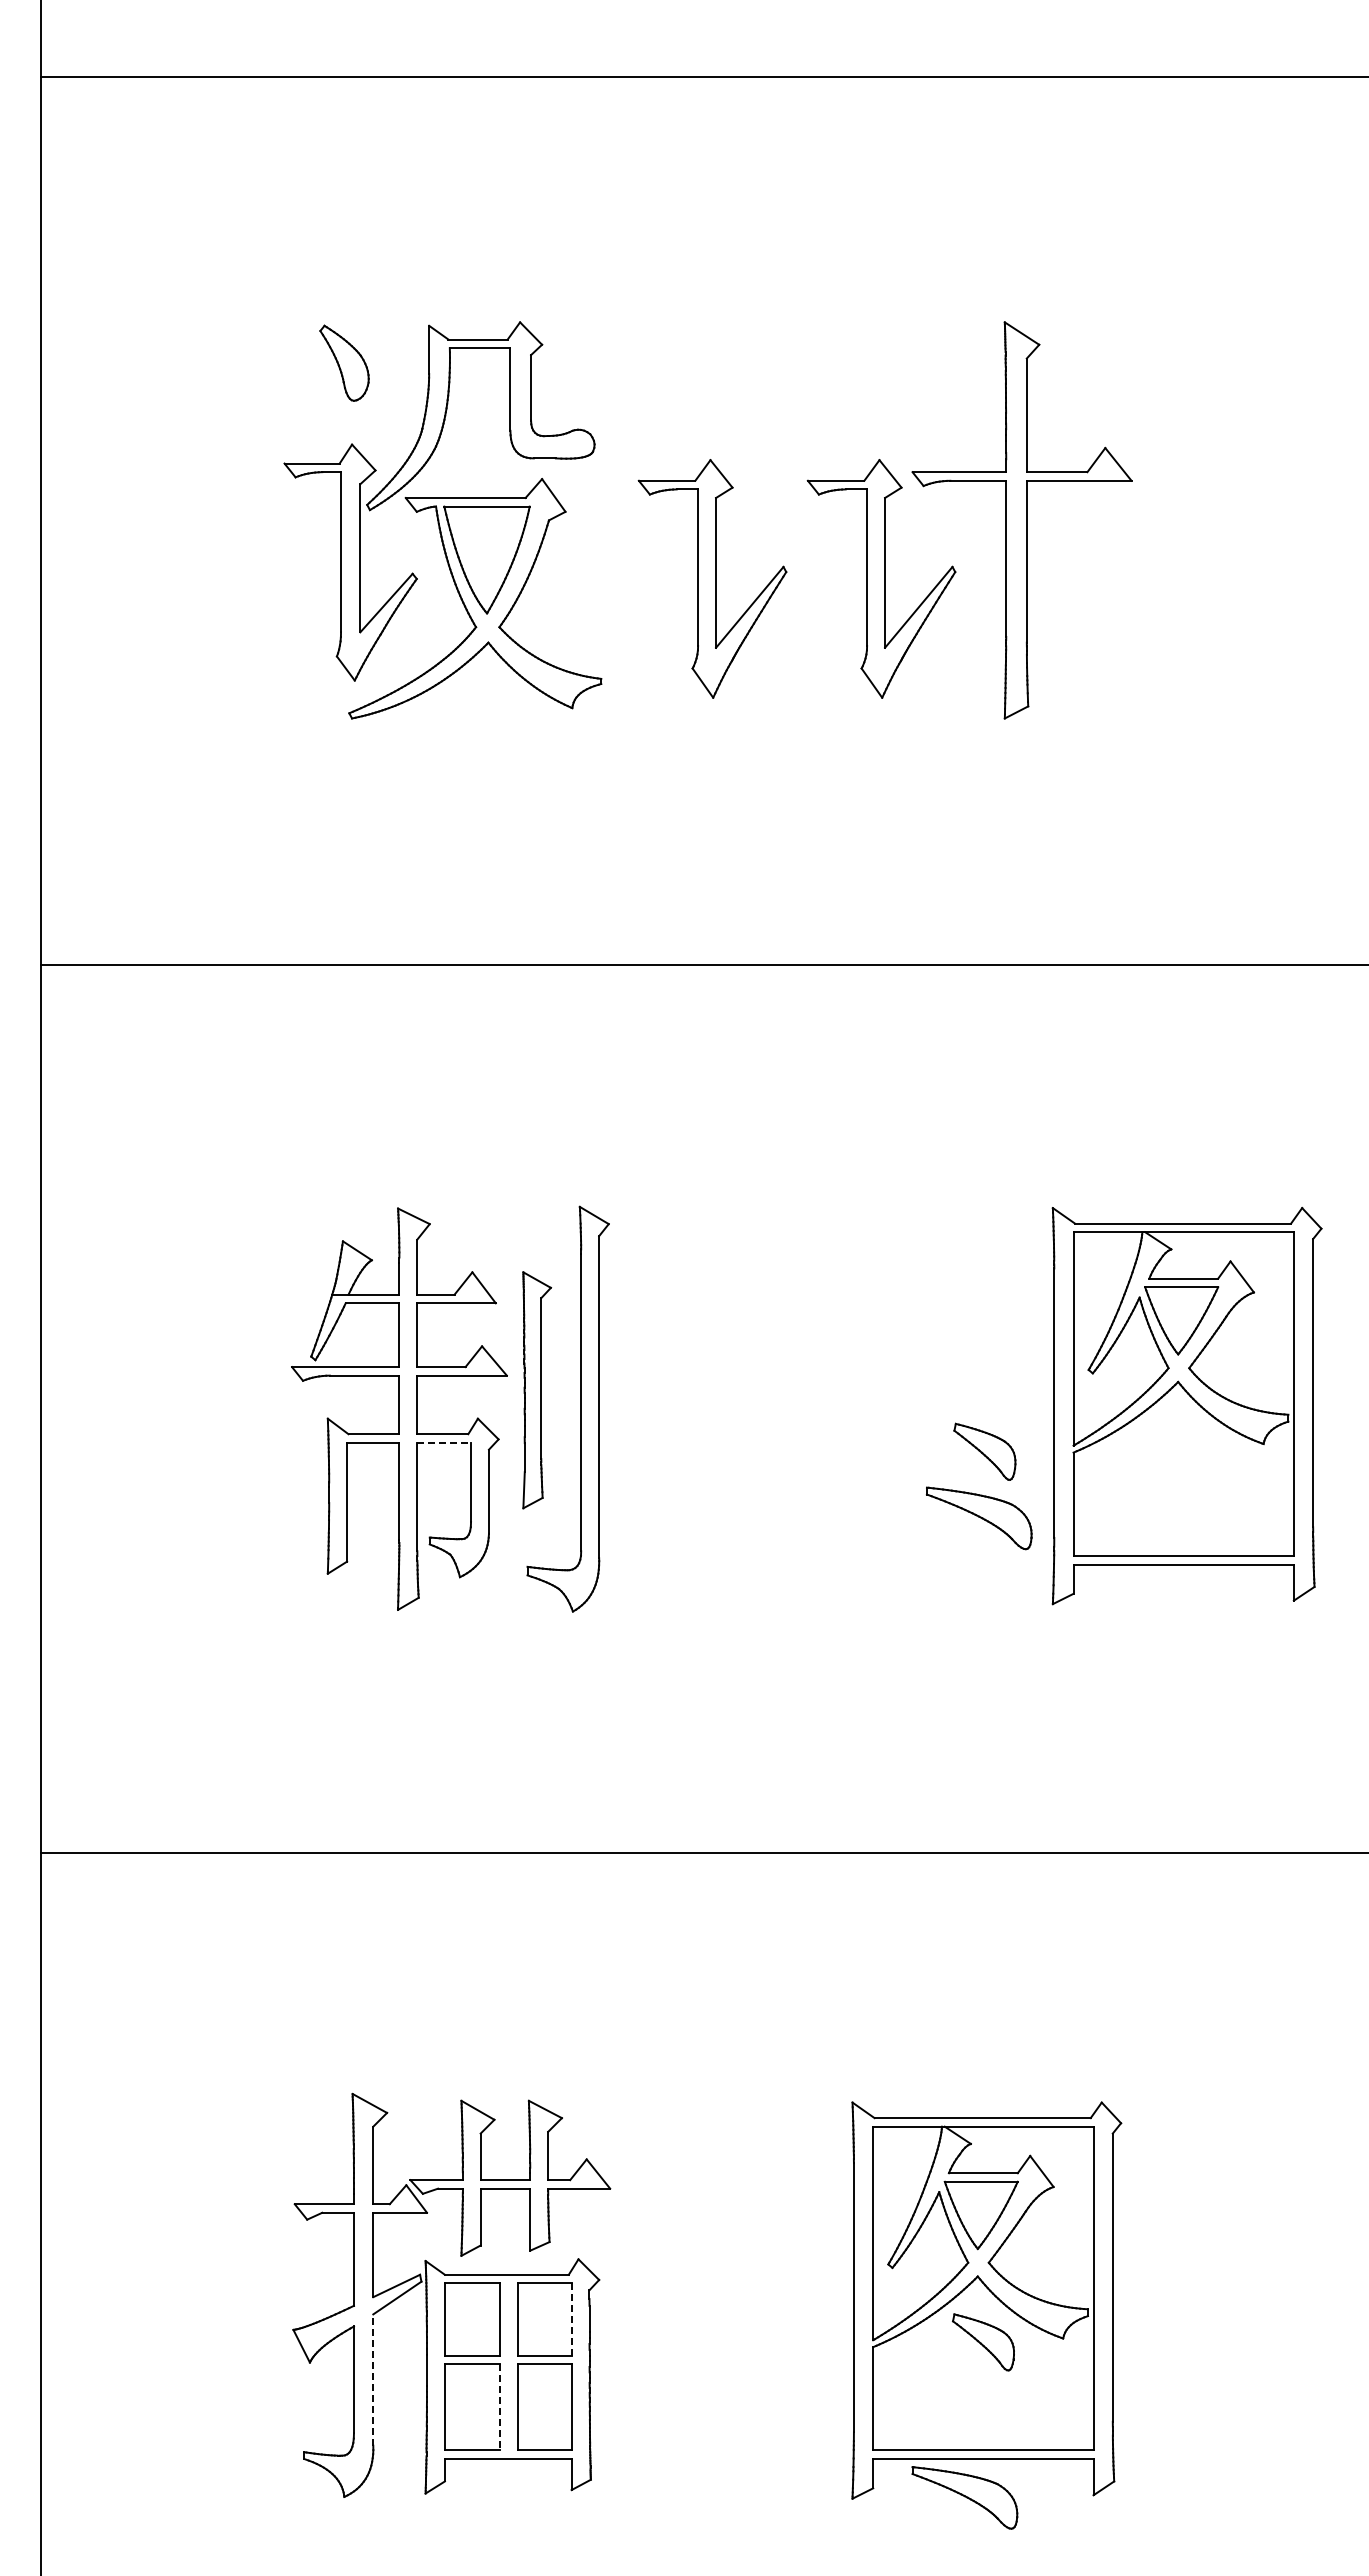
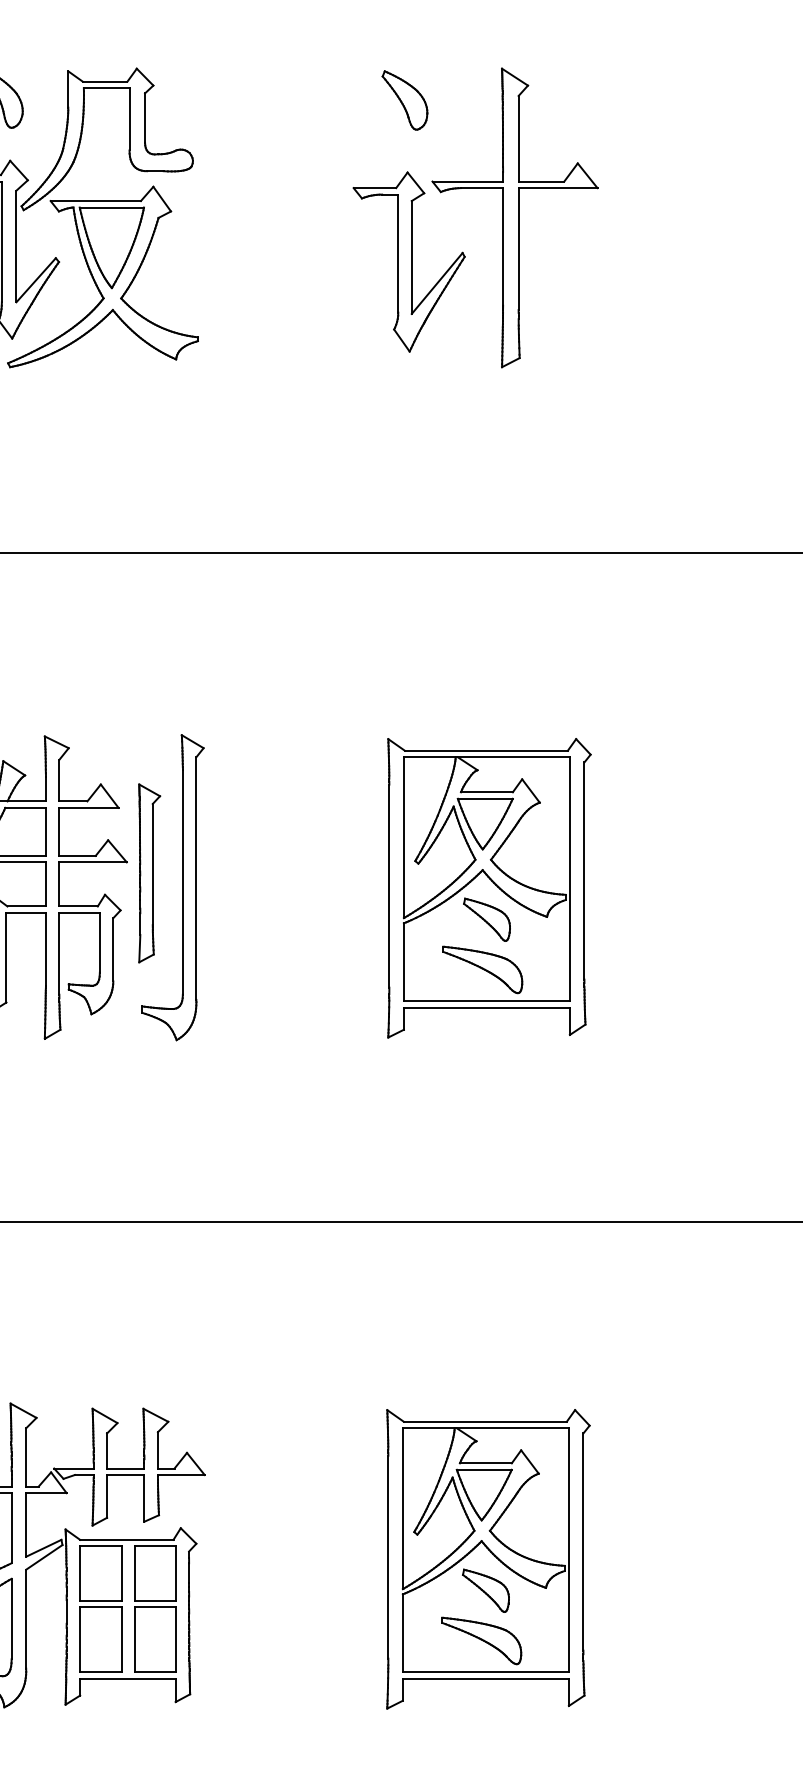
part: (875, 364) -> (404, 100), added
part: (712, 578) -> (281, 261), removed
part: (1186, 1406) -> (488, 888), moved
line: (444, 1442) -> (79, 912), dashed -> solid
line: (571, 2320) -> (175, 1574), dashed -> solid
line: (373, 2380) -> (26, 1619), dashed -> solid
line: (499, 2407) -> (121, 1639), dashed -> solid
part: (964, 2497) -> (481, 1640), moved

